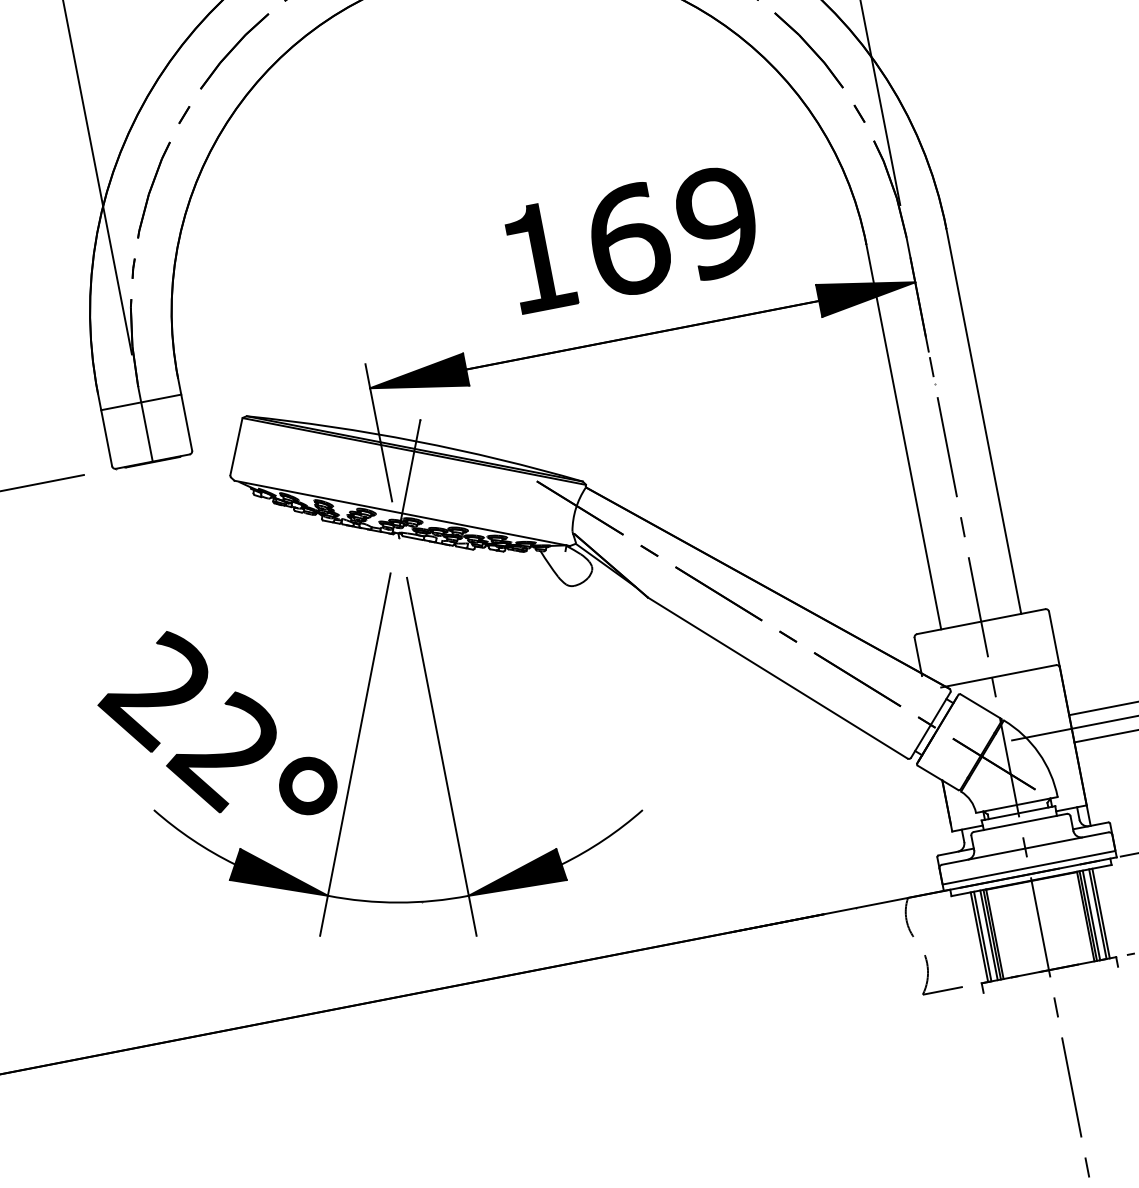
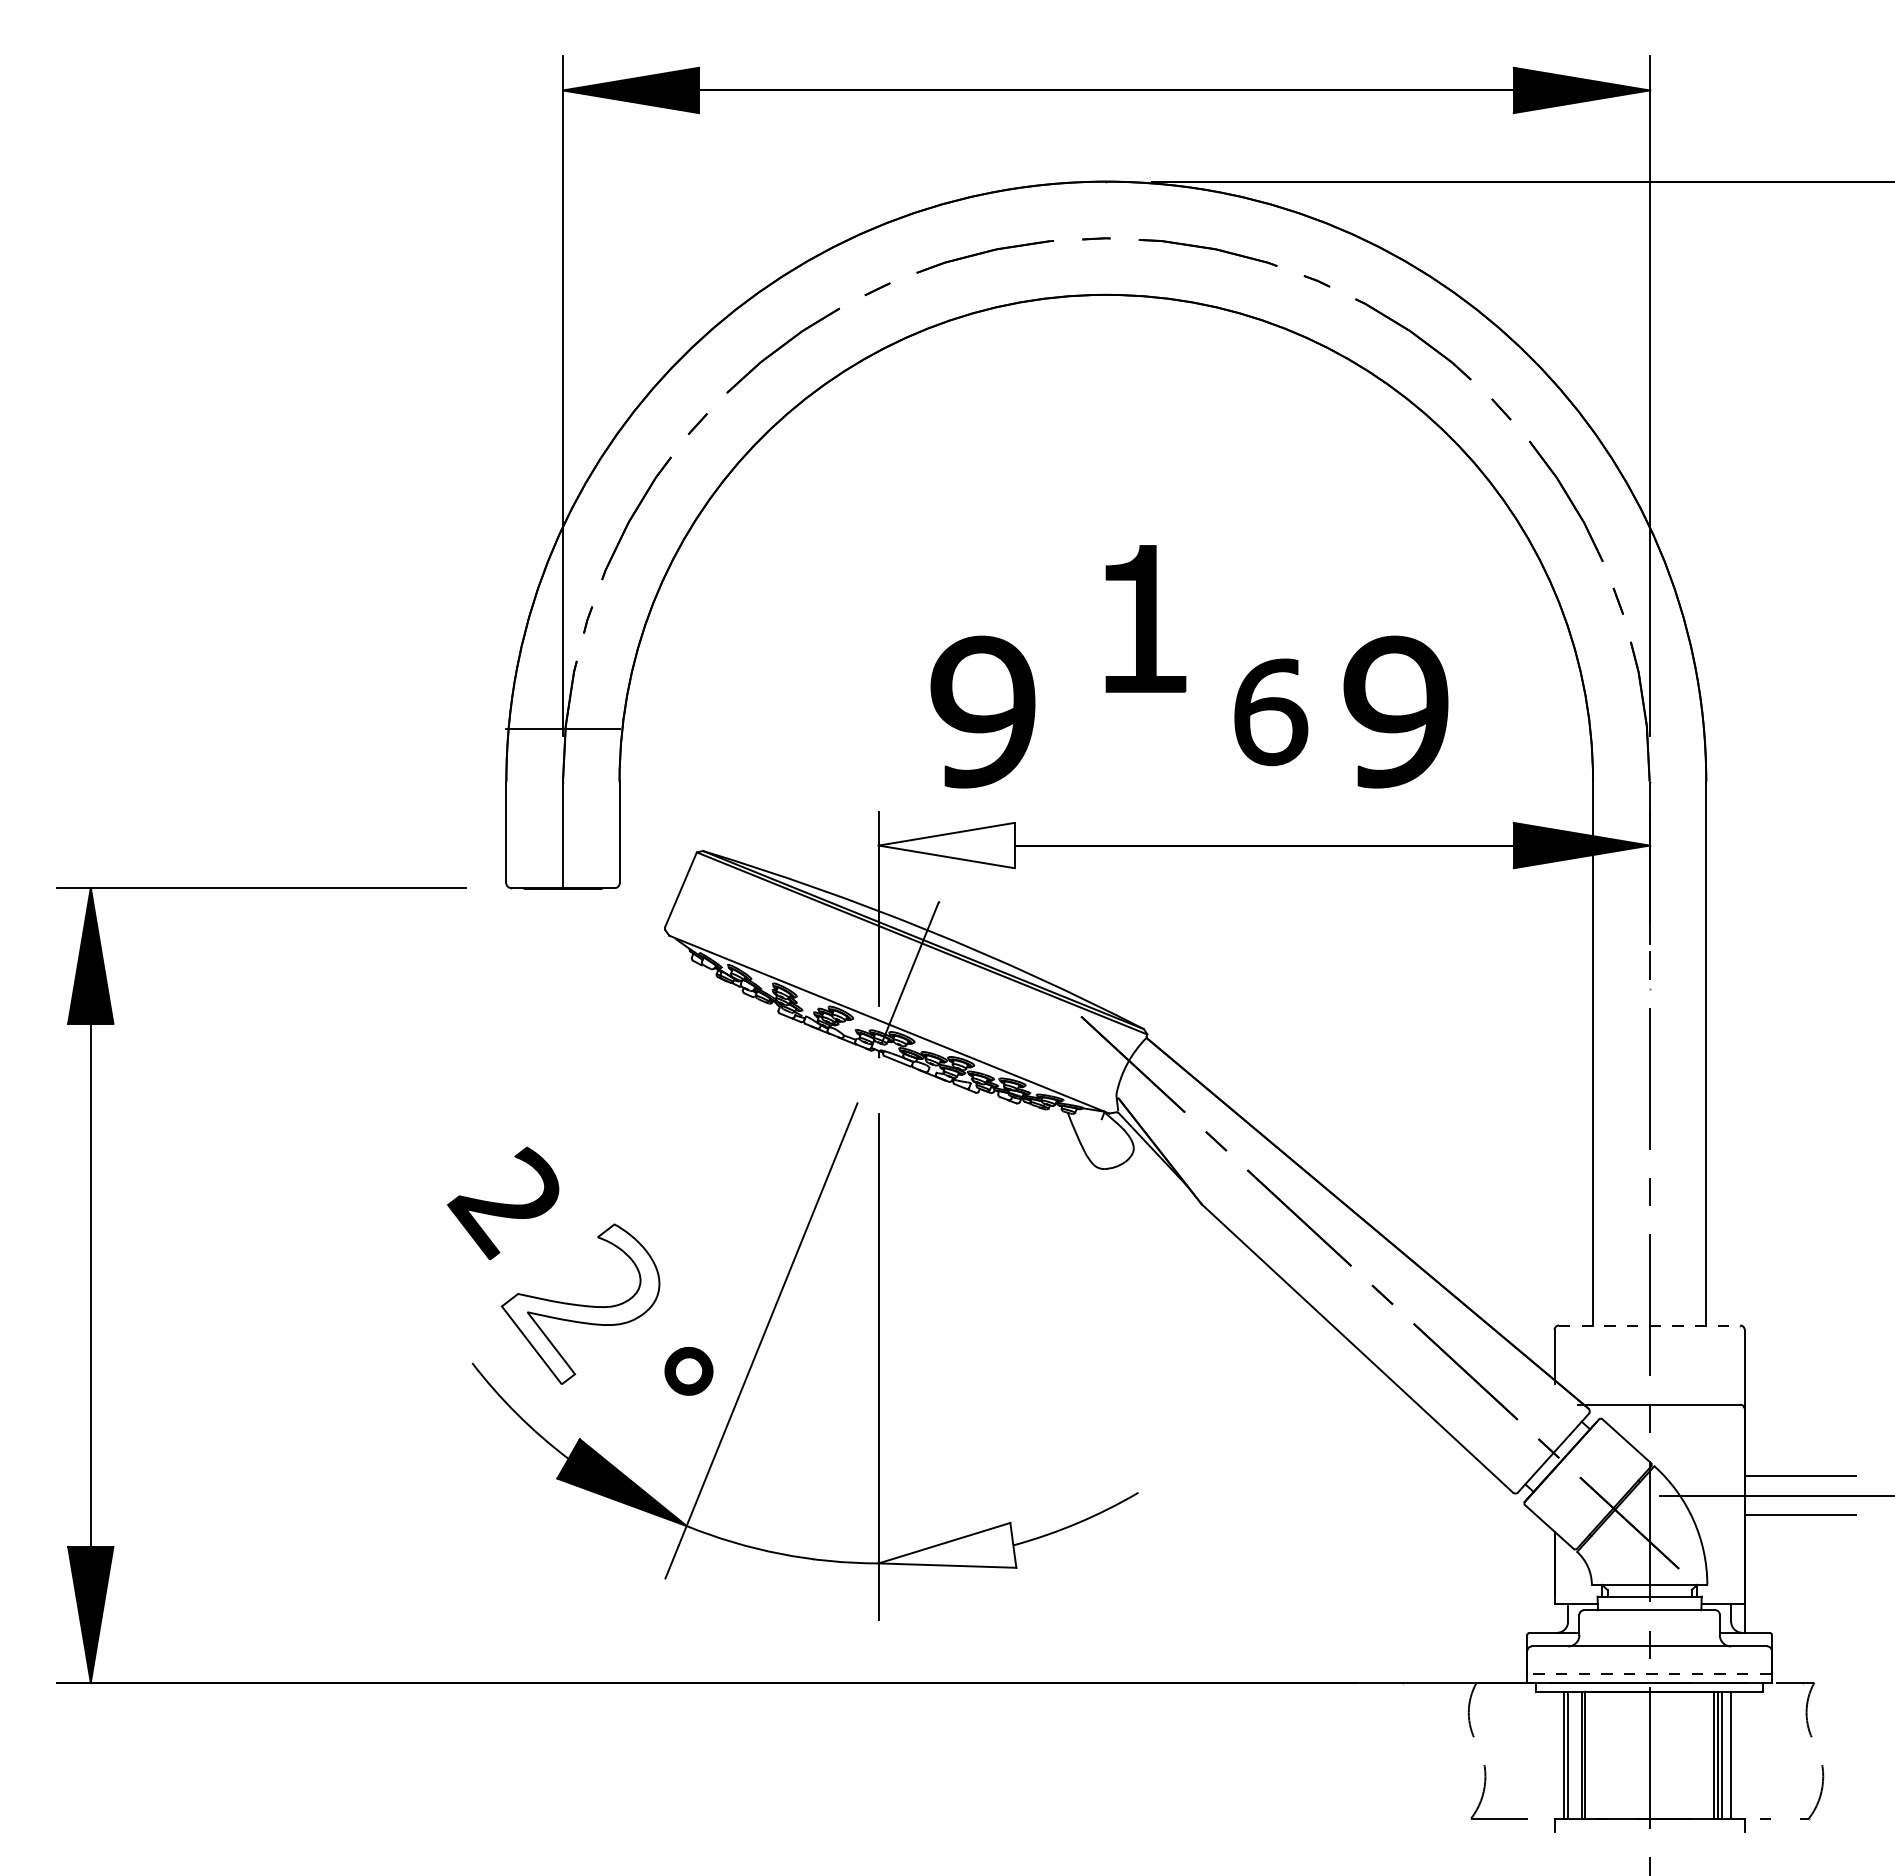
part: (629, 240) -> (1271, 712), size x0.7
part: (540, 256) -> (1145, 618), moved
part: (425, 279) -> (982, 711), added
fill: (418, 378) -> (946, 845), removed
line: (140, 402) -> (562, 729), moved
line: (981, 621) -> (1649, 1325), solid -> dashed
part: (153, 693) -> (502, 1203), size x0.7
fill: (222, 753) -> (580, 1304), removed
part: (307, 786) -> (688, 1371), size x0.6
line: (1028, 867) -> (1649, 1673), solid -> dashed
fill: (514, 872) -> (947, 1544), removed
line: (1100, 913) -> (1735, 1754), removed
line: (989, 934) -> (1577, 1754), removed

